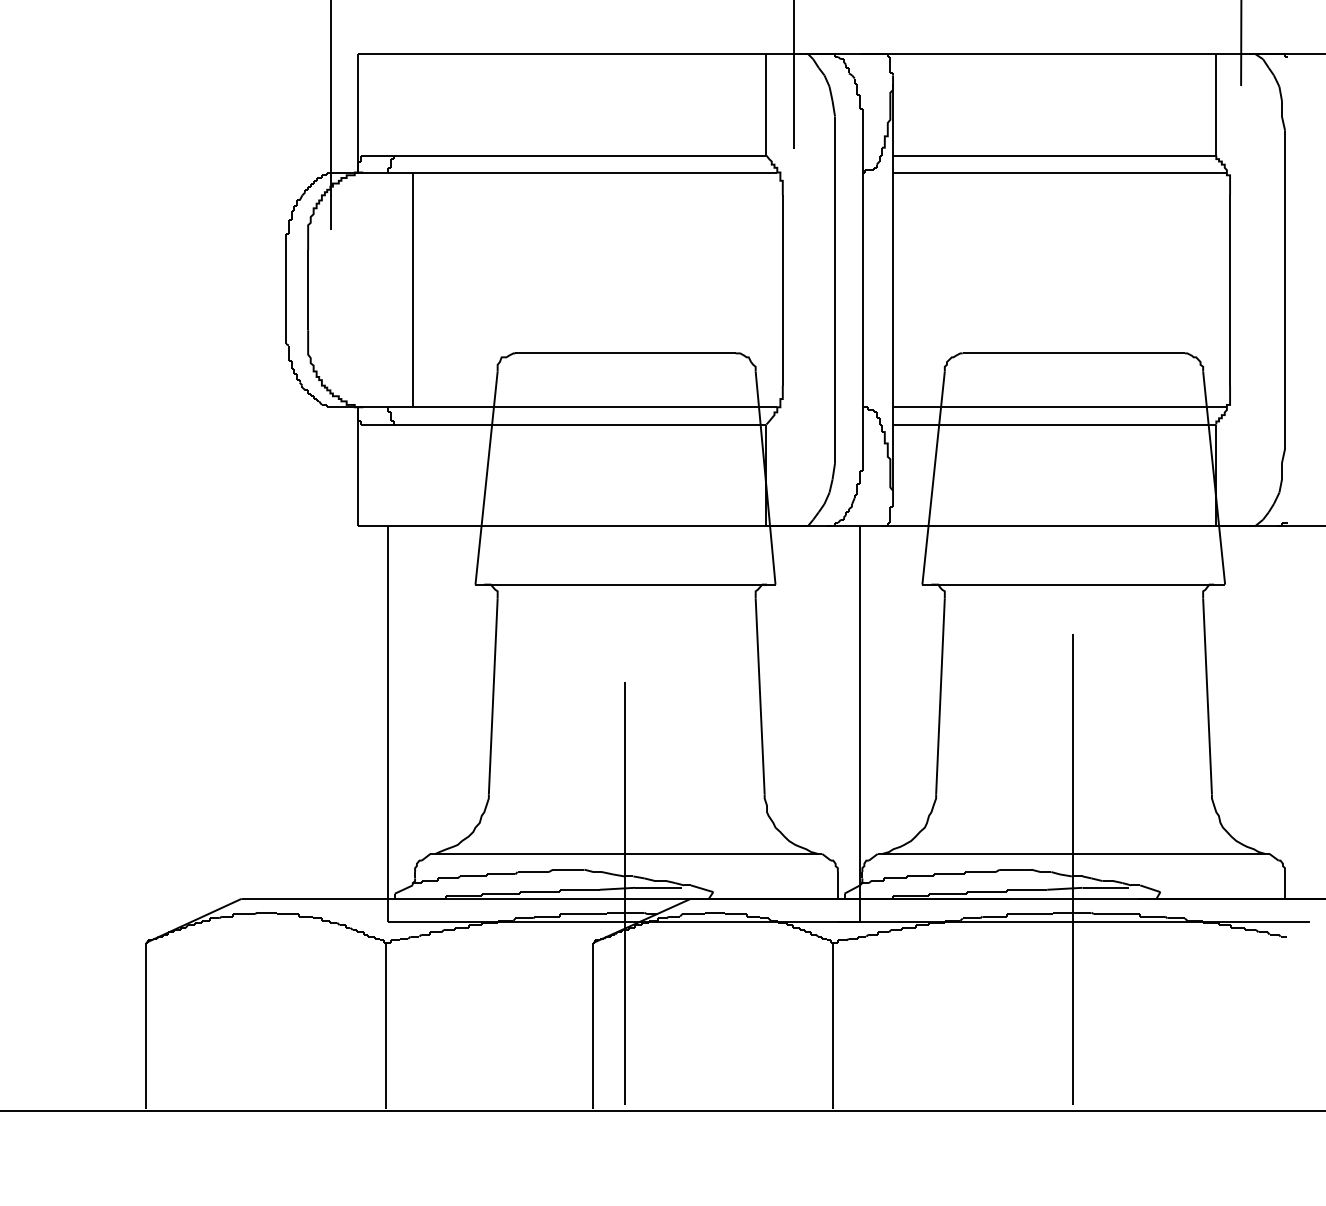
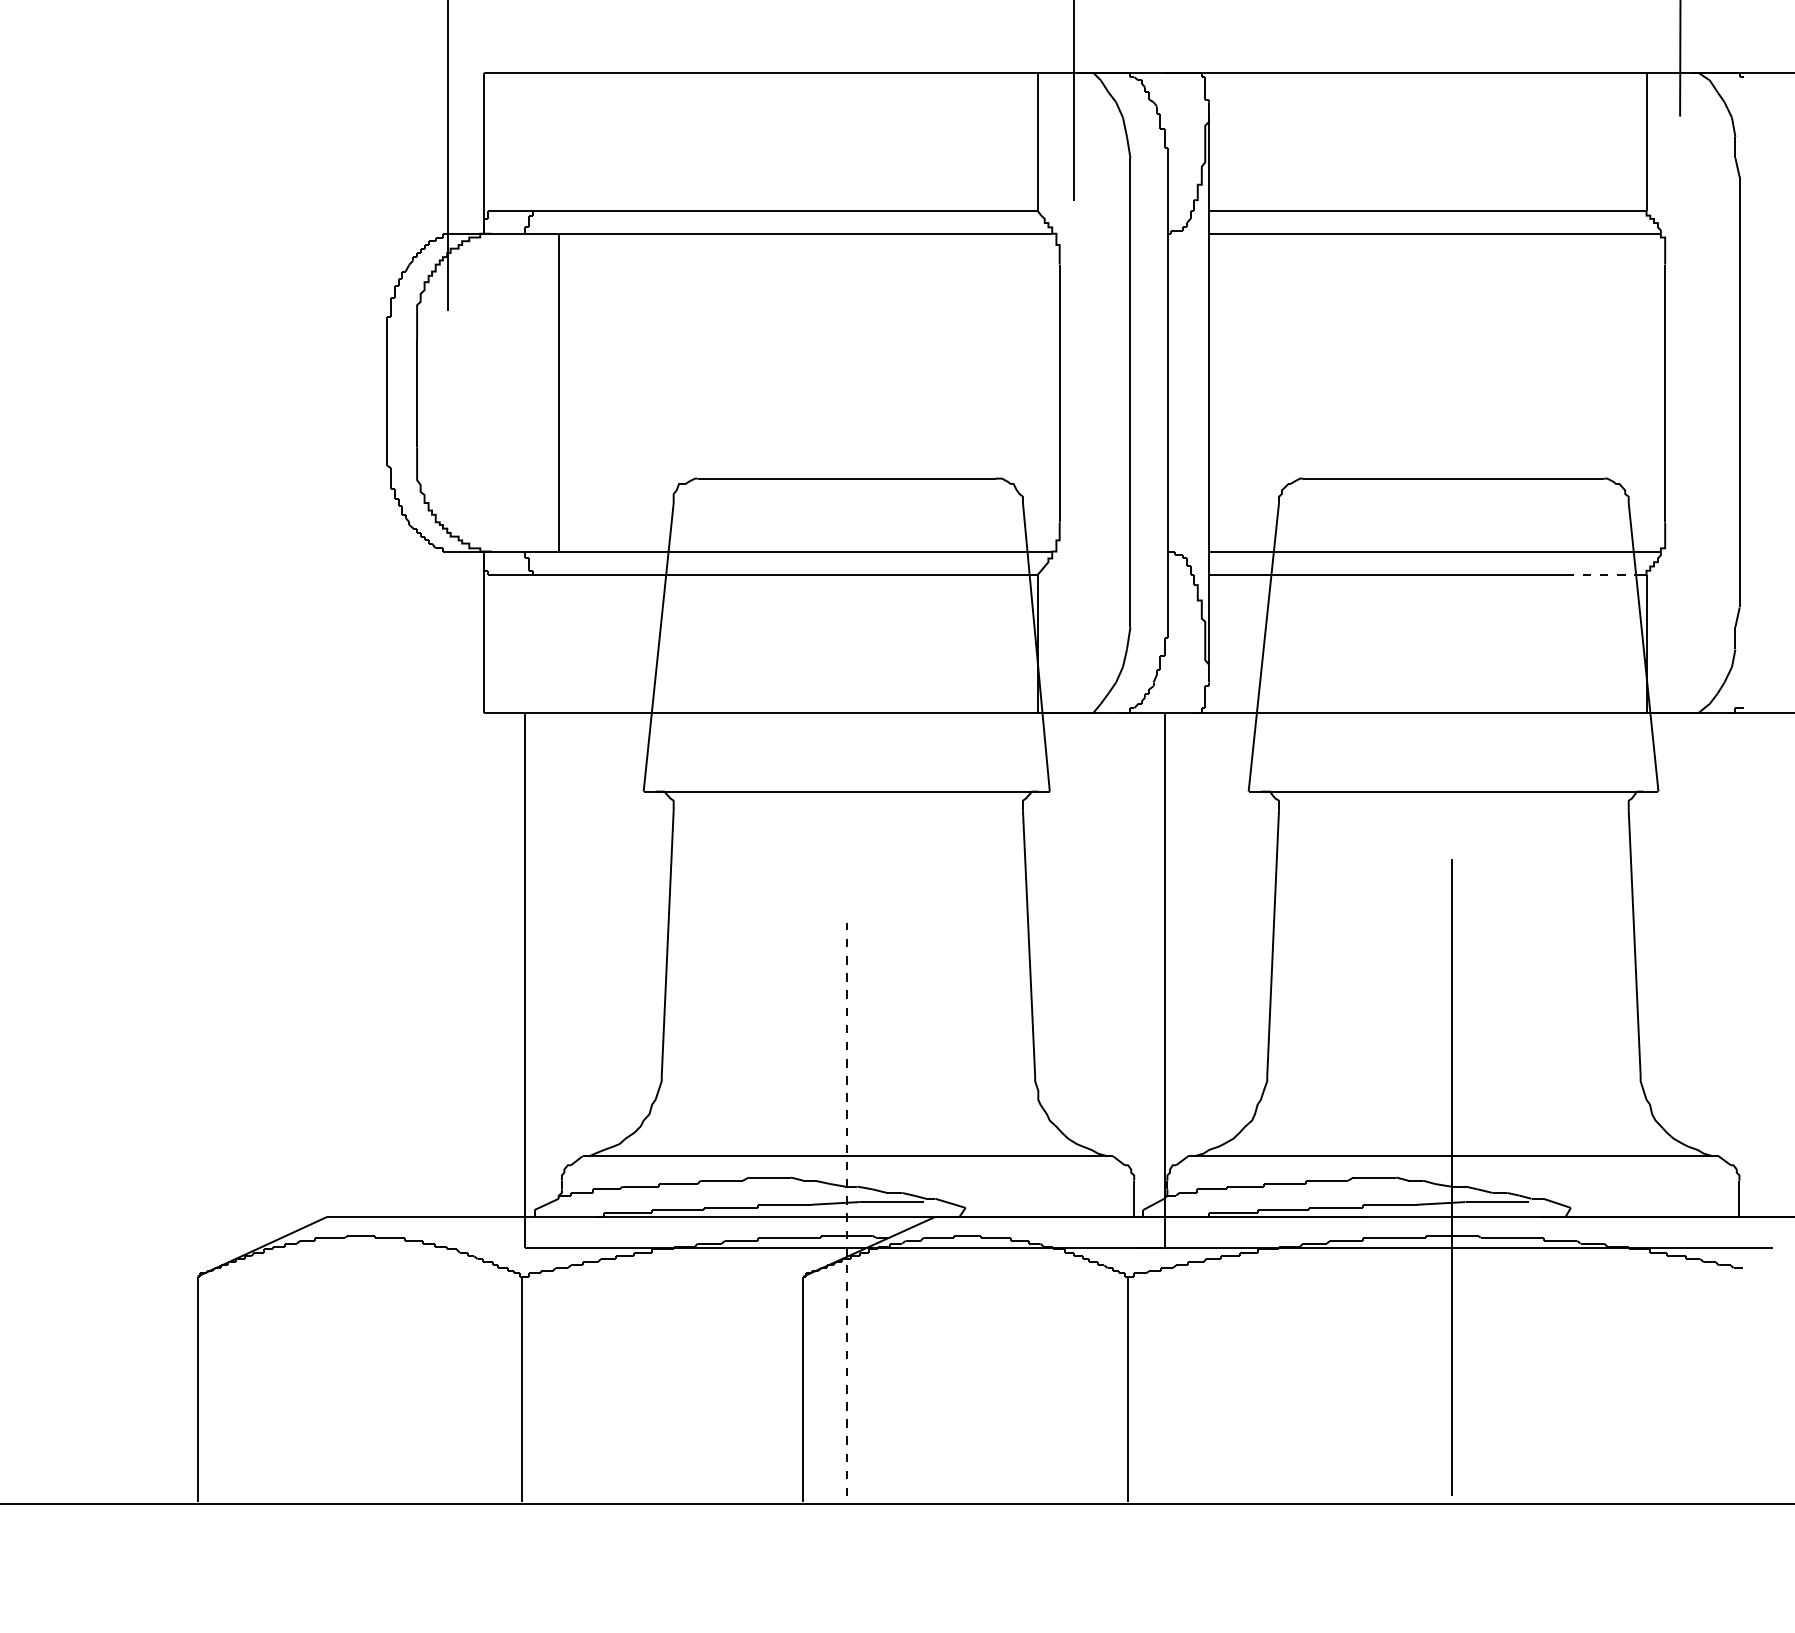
line: (1185, 424) -> (1605, 574), solid -> dashed
line: (625, 893) -> (846, 1209), solid -> dashed

